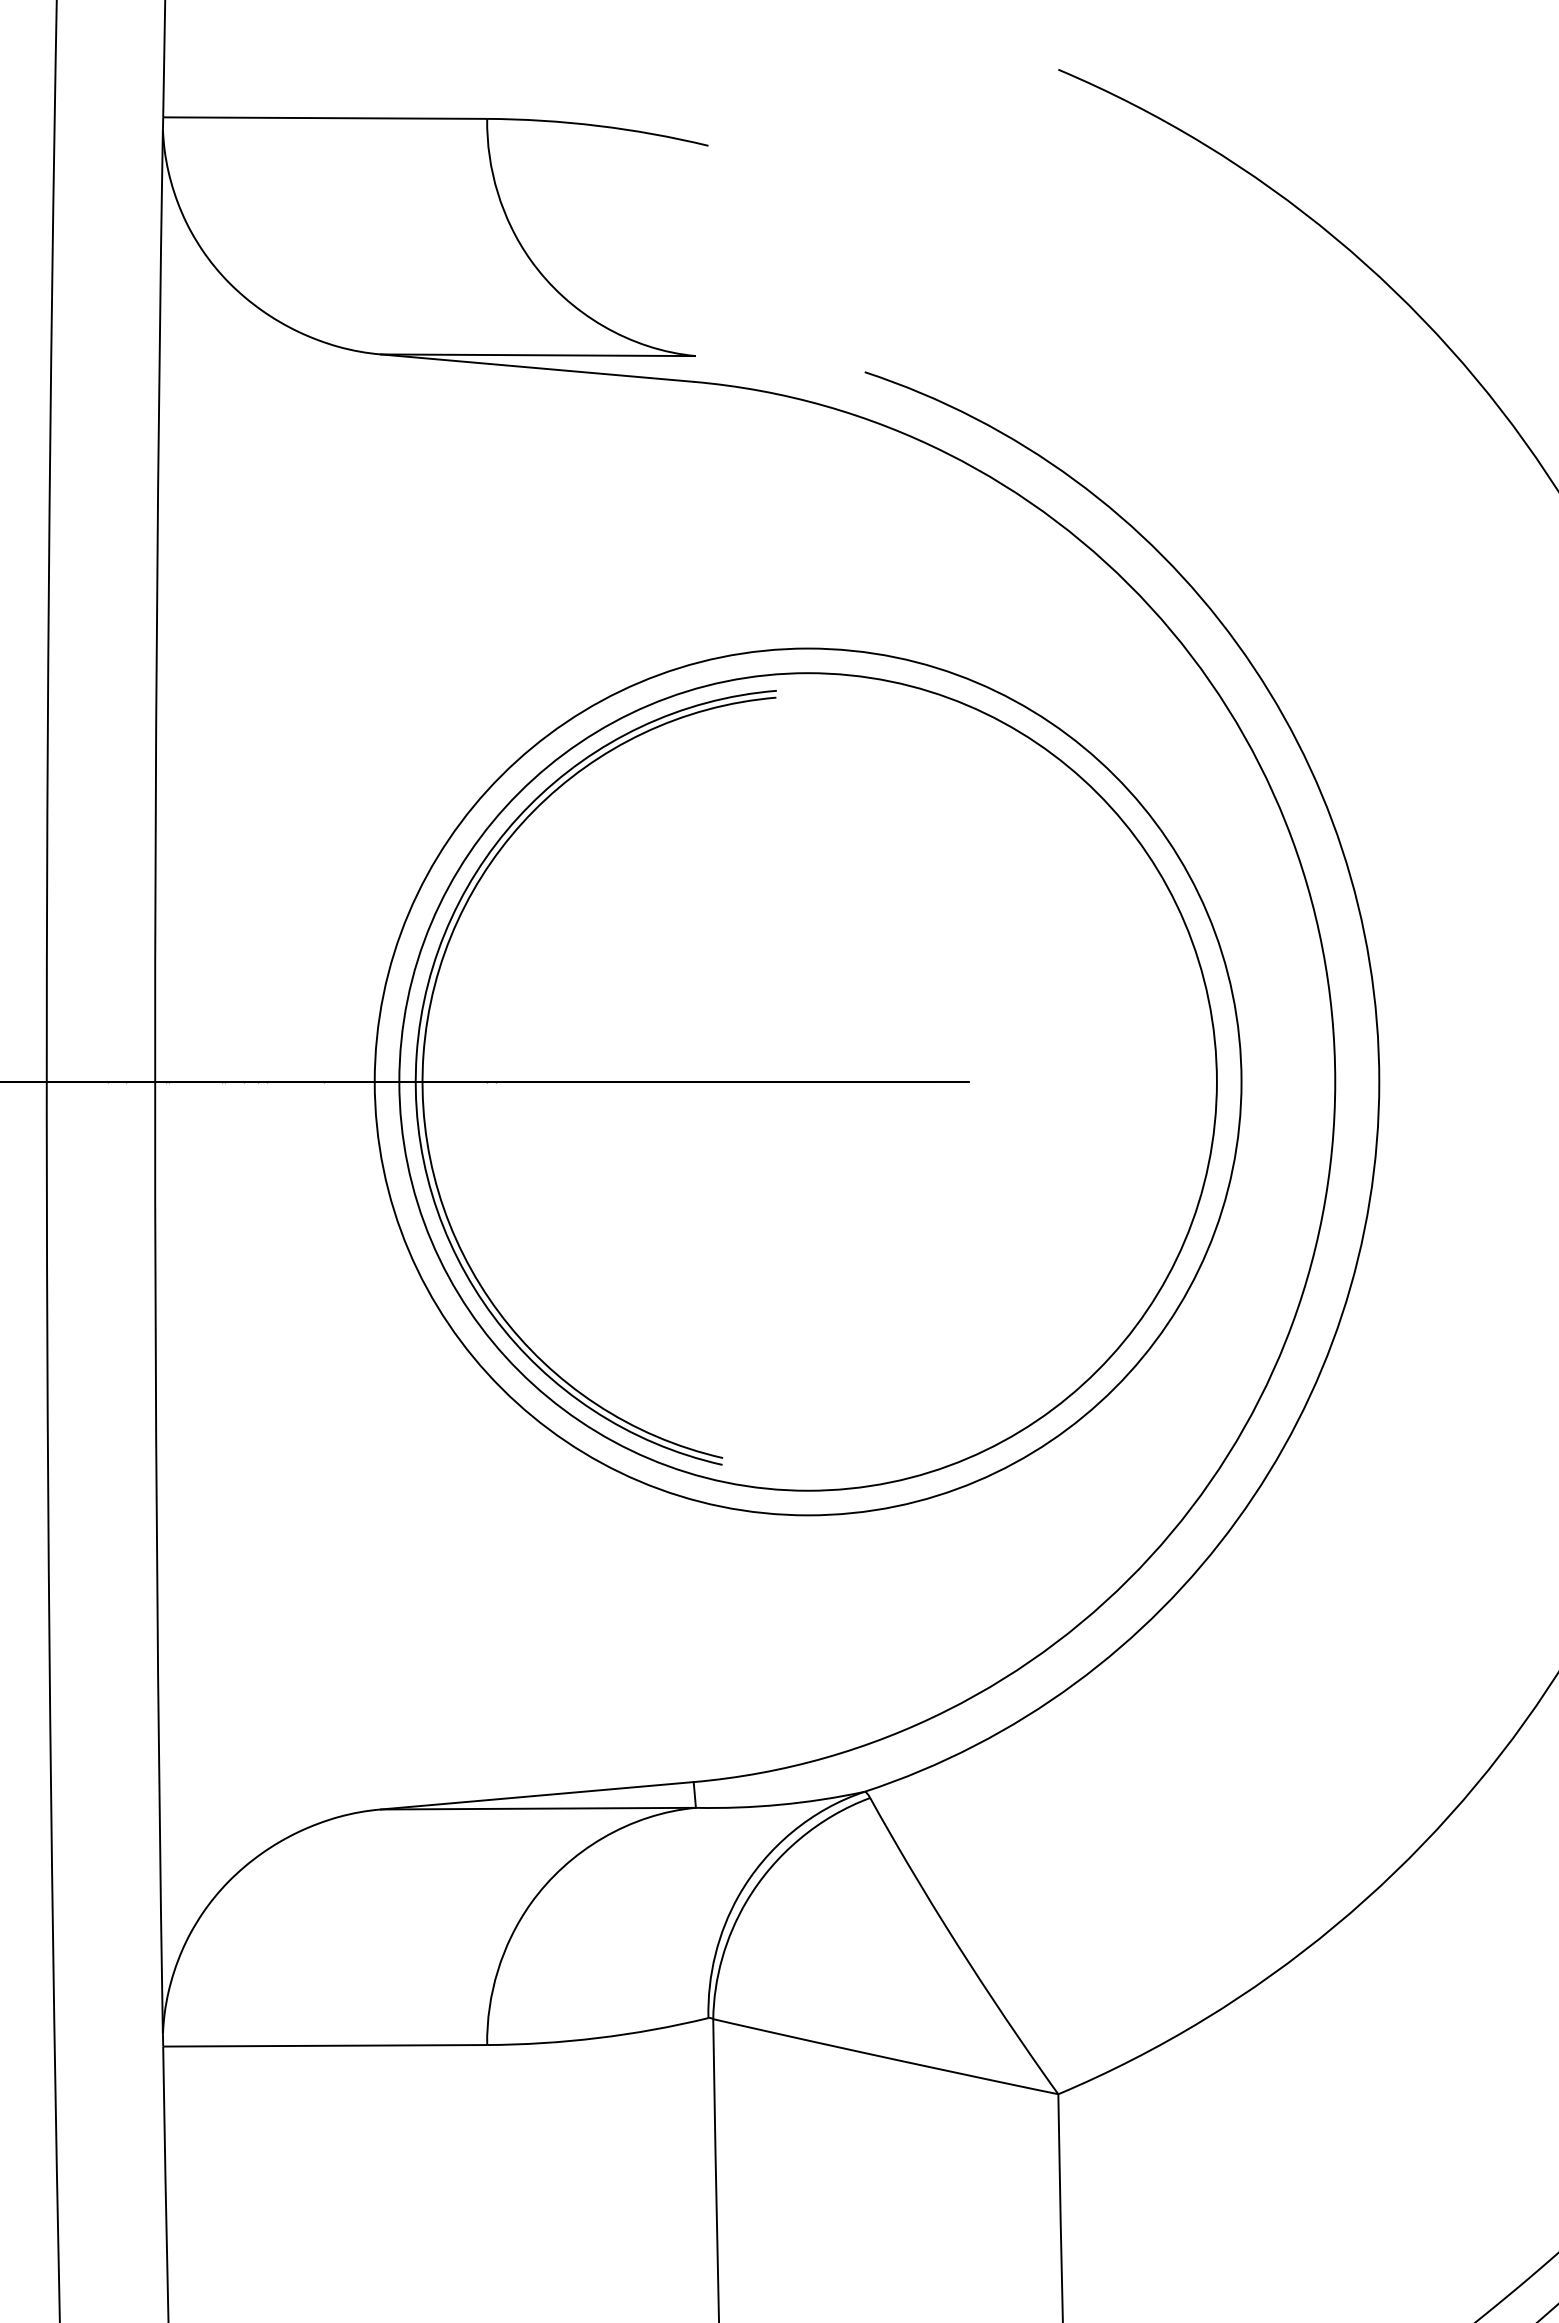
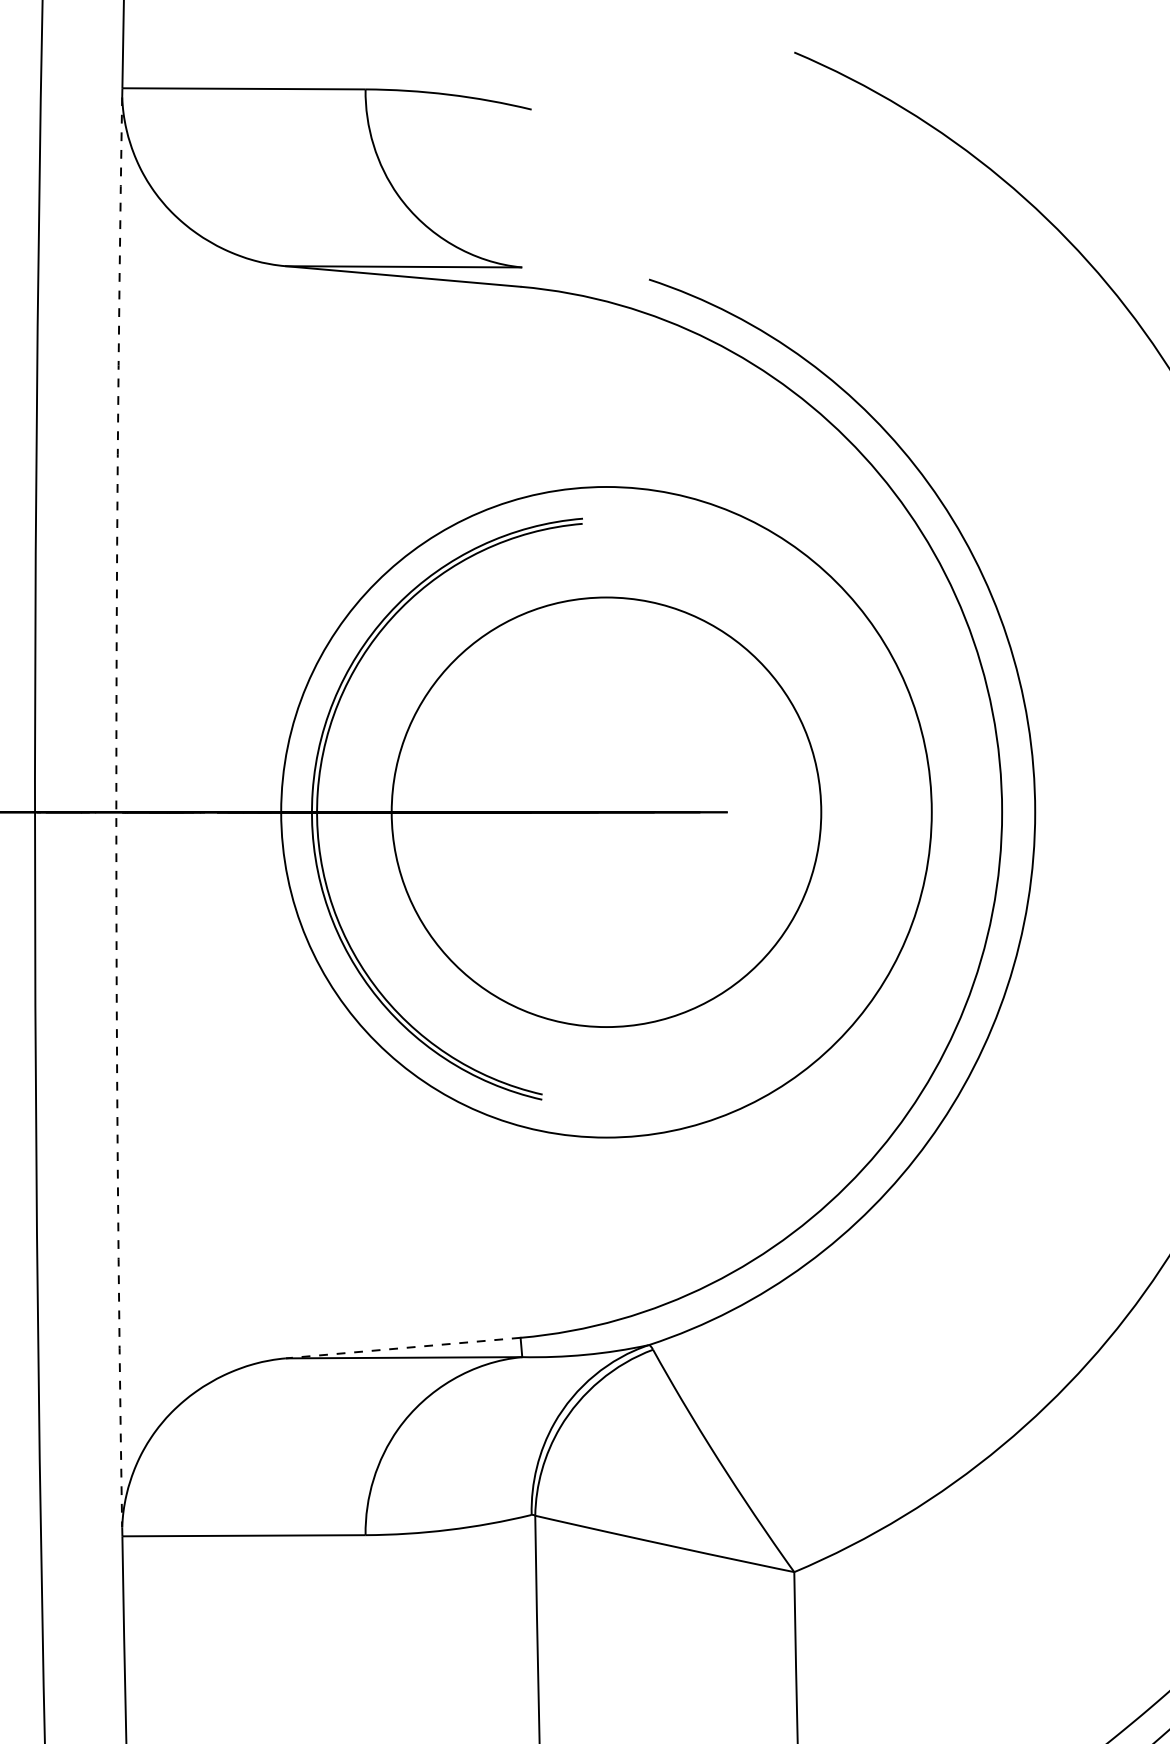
arc: (155, 1081) -> (116, 811), solid -> dashed
circle: (807, 1081) -> (606, 811), size x0.7
line: (537, 1795) -> (403, 1347), solid -> dashed

